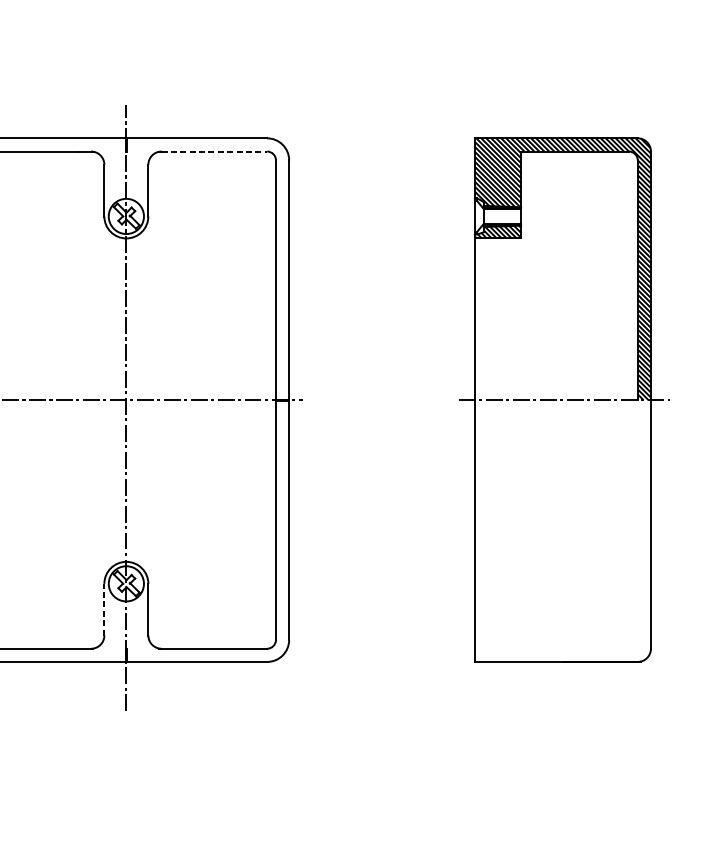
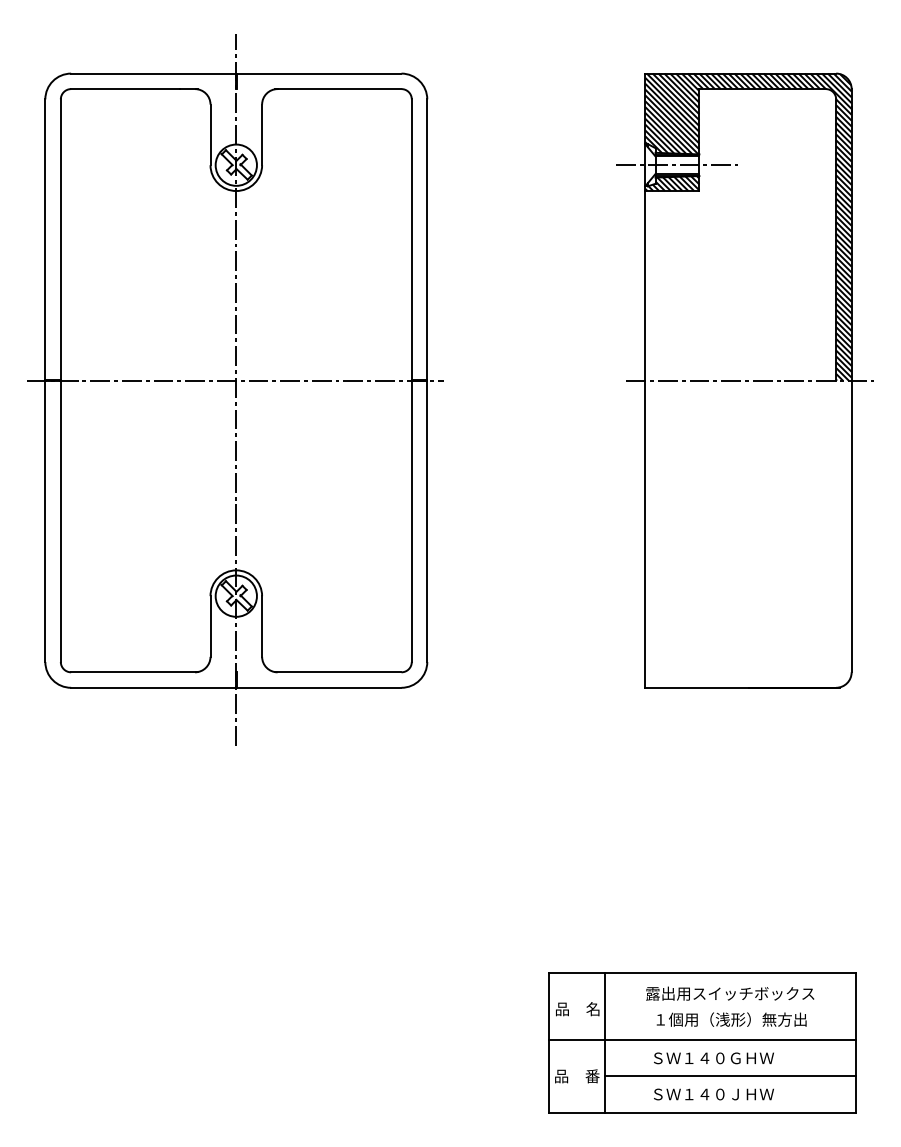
line: (214, 151) -> (339, 89), dashed -> solid
line: (502, 216) -> (677, 165), added
line: (104, 608) -> (210, 625), dashed -> solid

